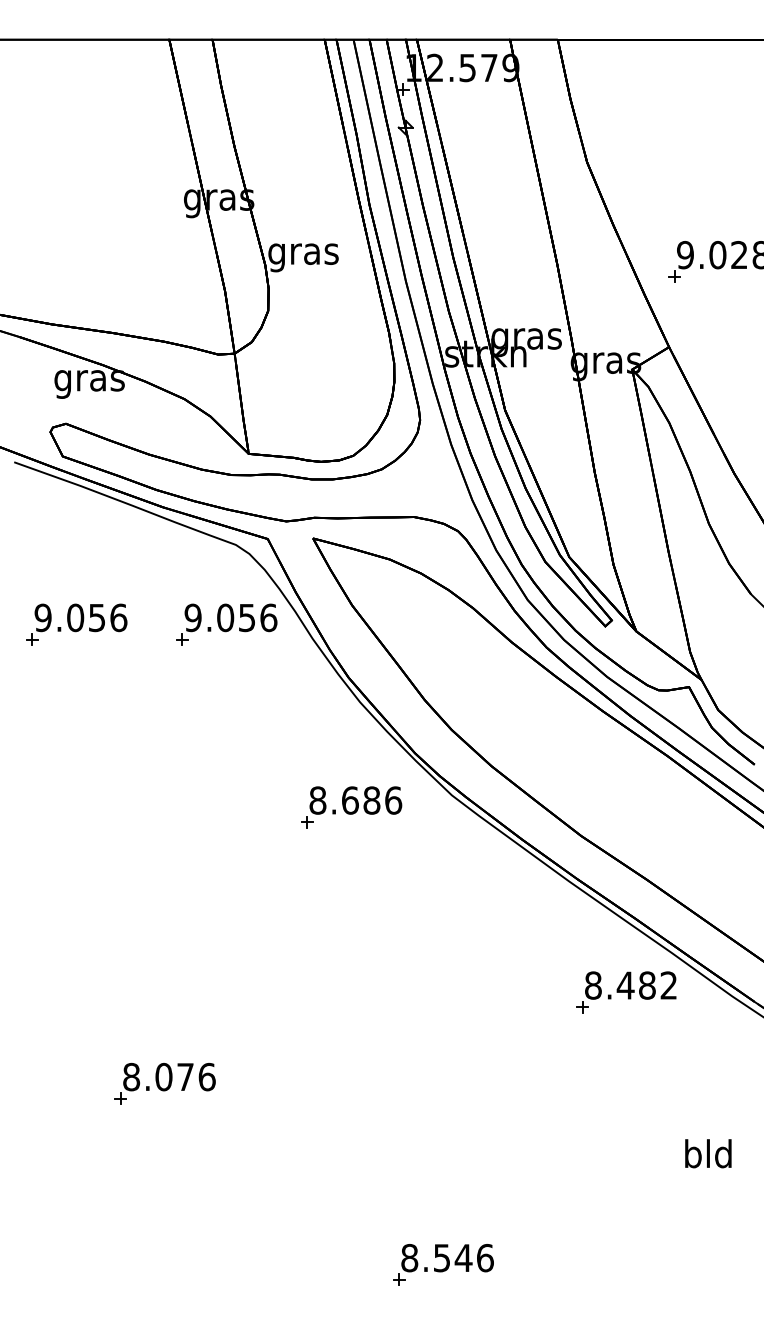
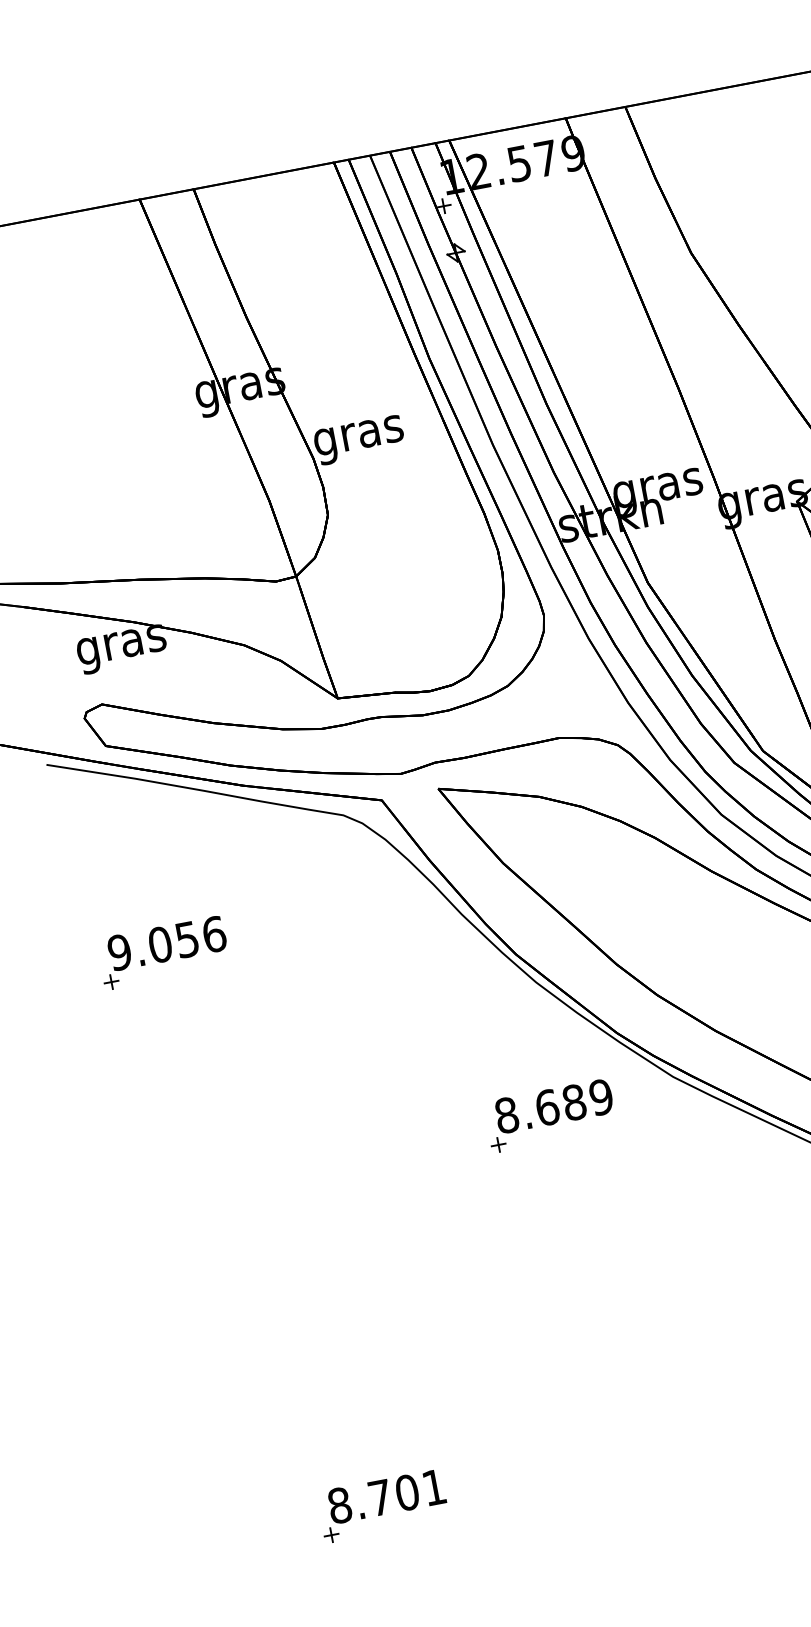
part: (226, 624) -> (350, 917), removed
text: (393, 800) -> (601, 1097), 8.686 -> 8.689
text: (185, 1076) -> (407, 1491), 8.076 -> 8.701

